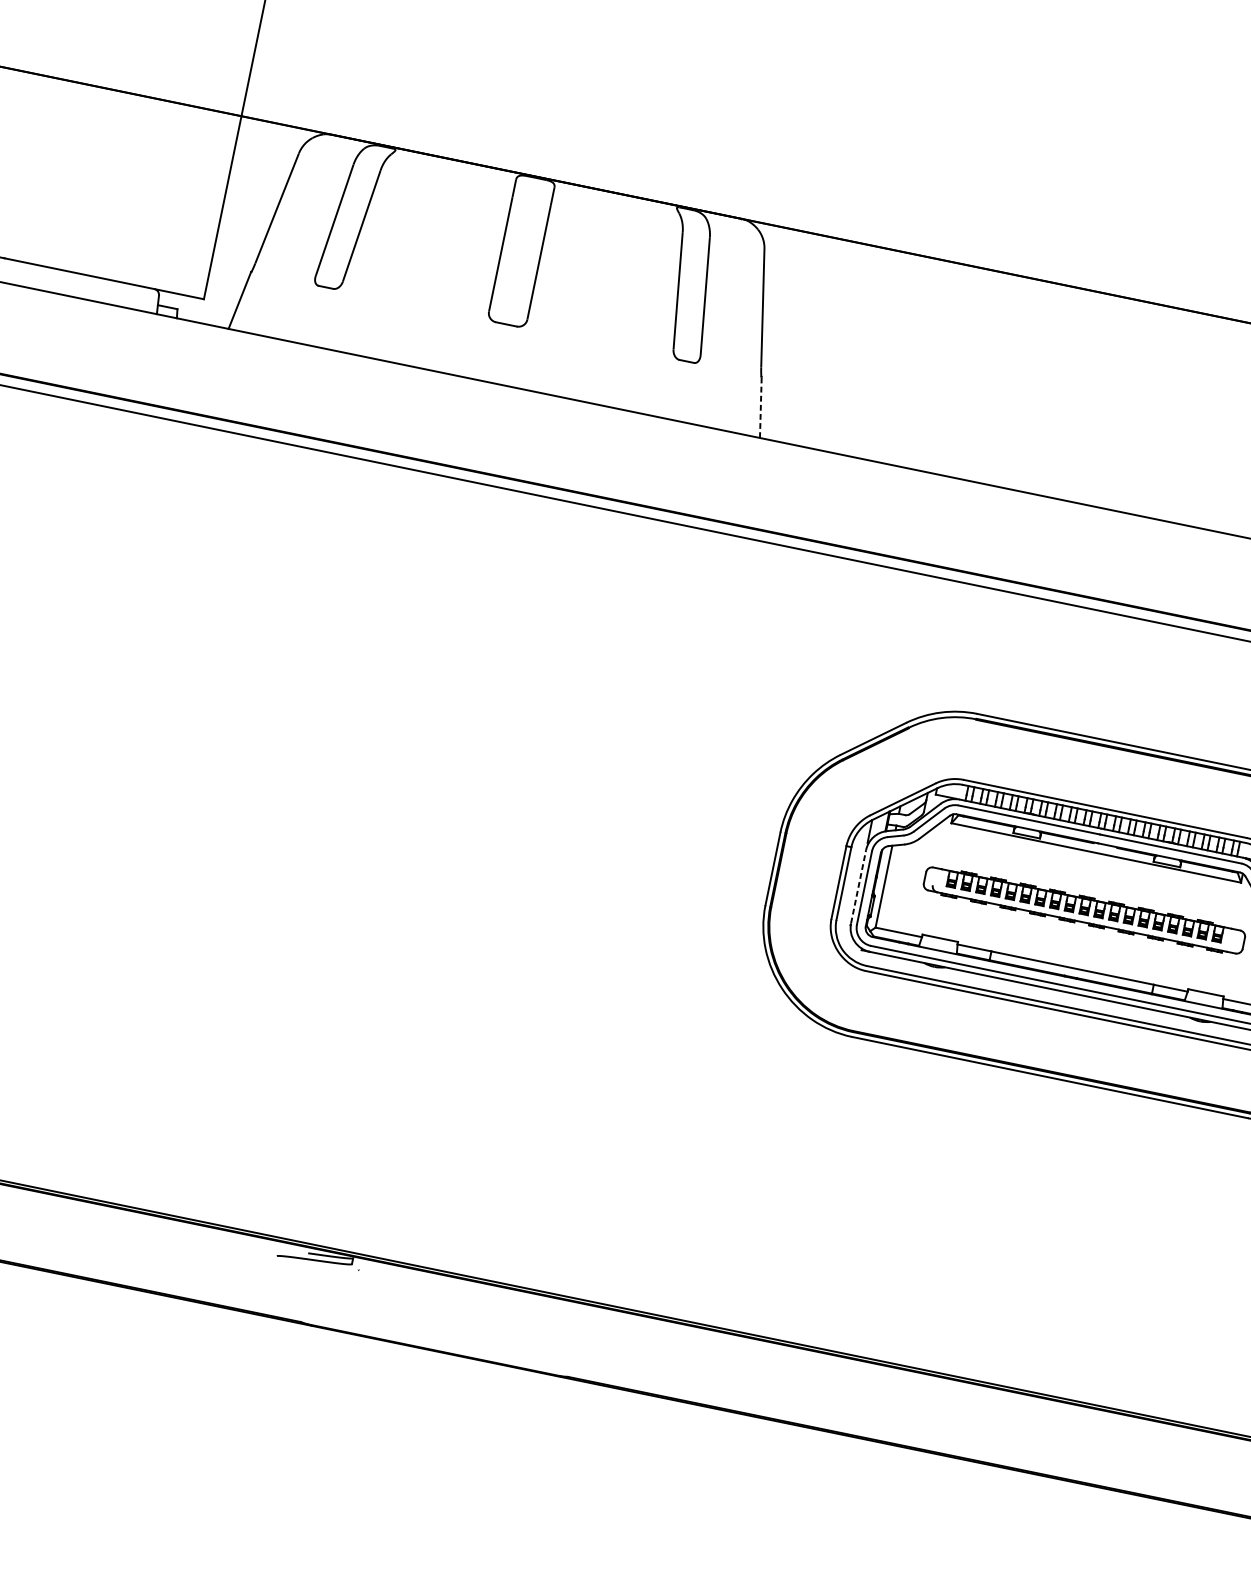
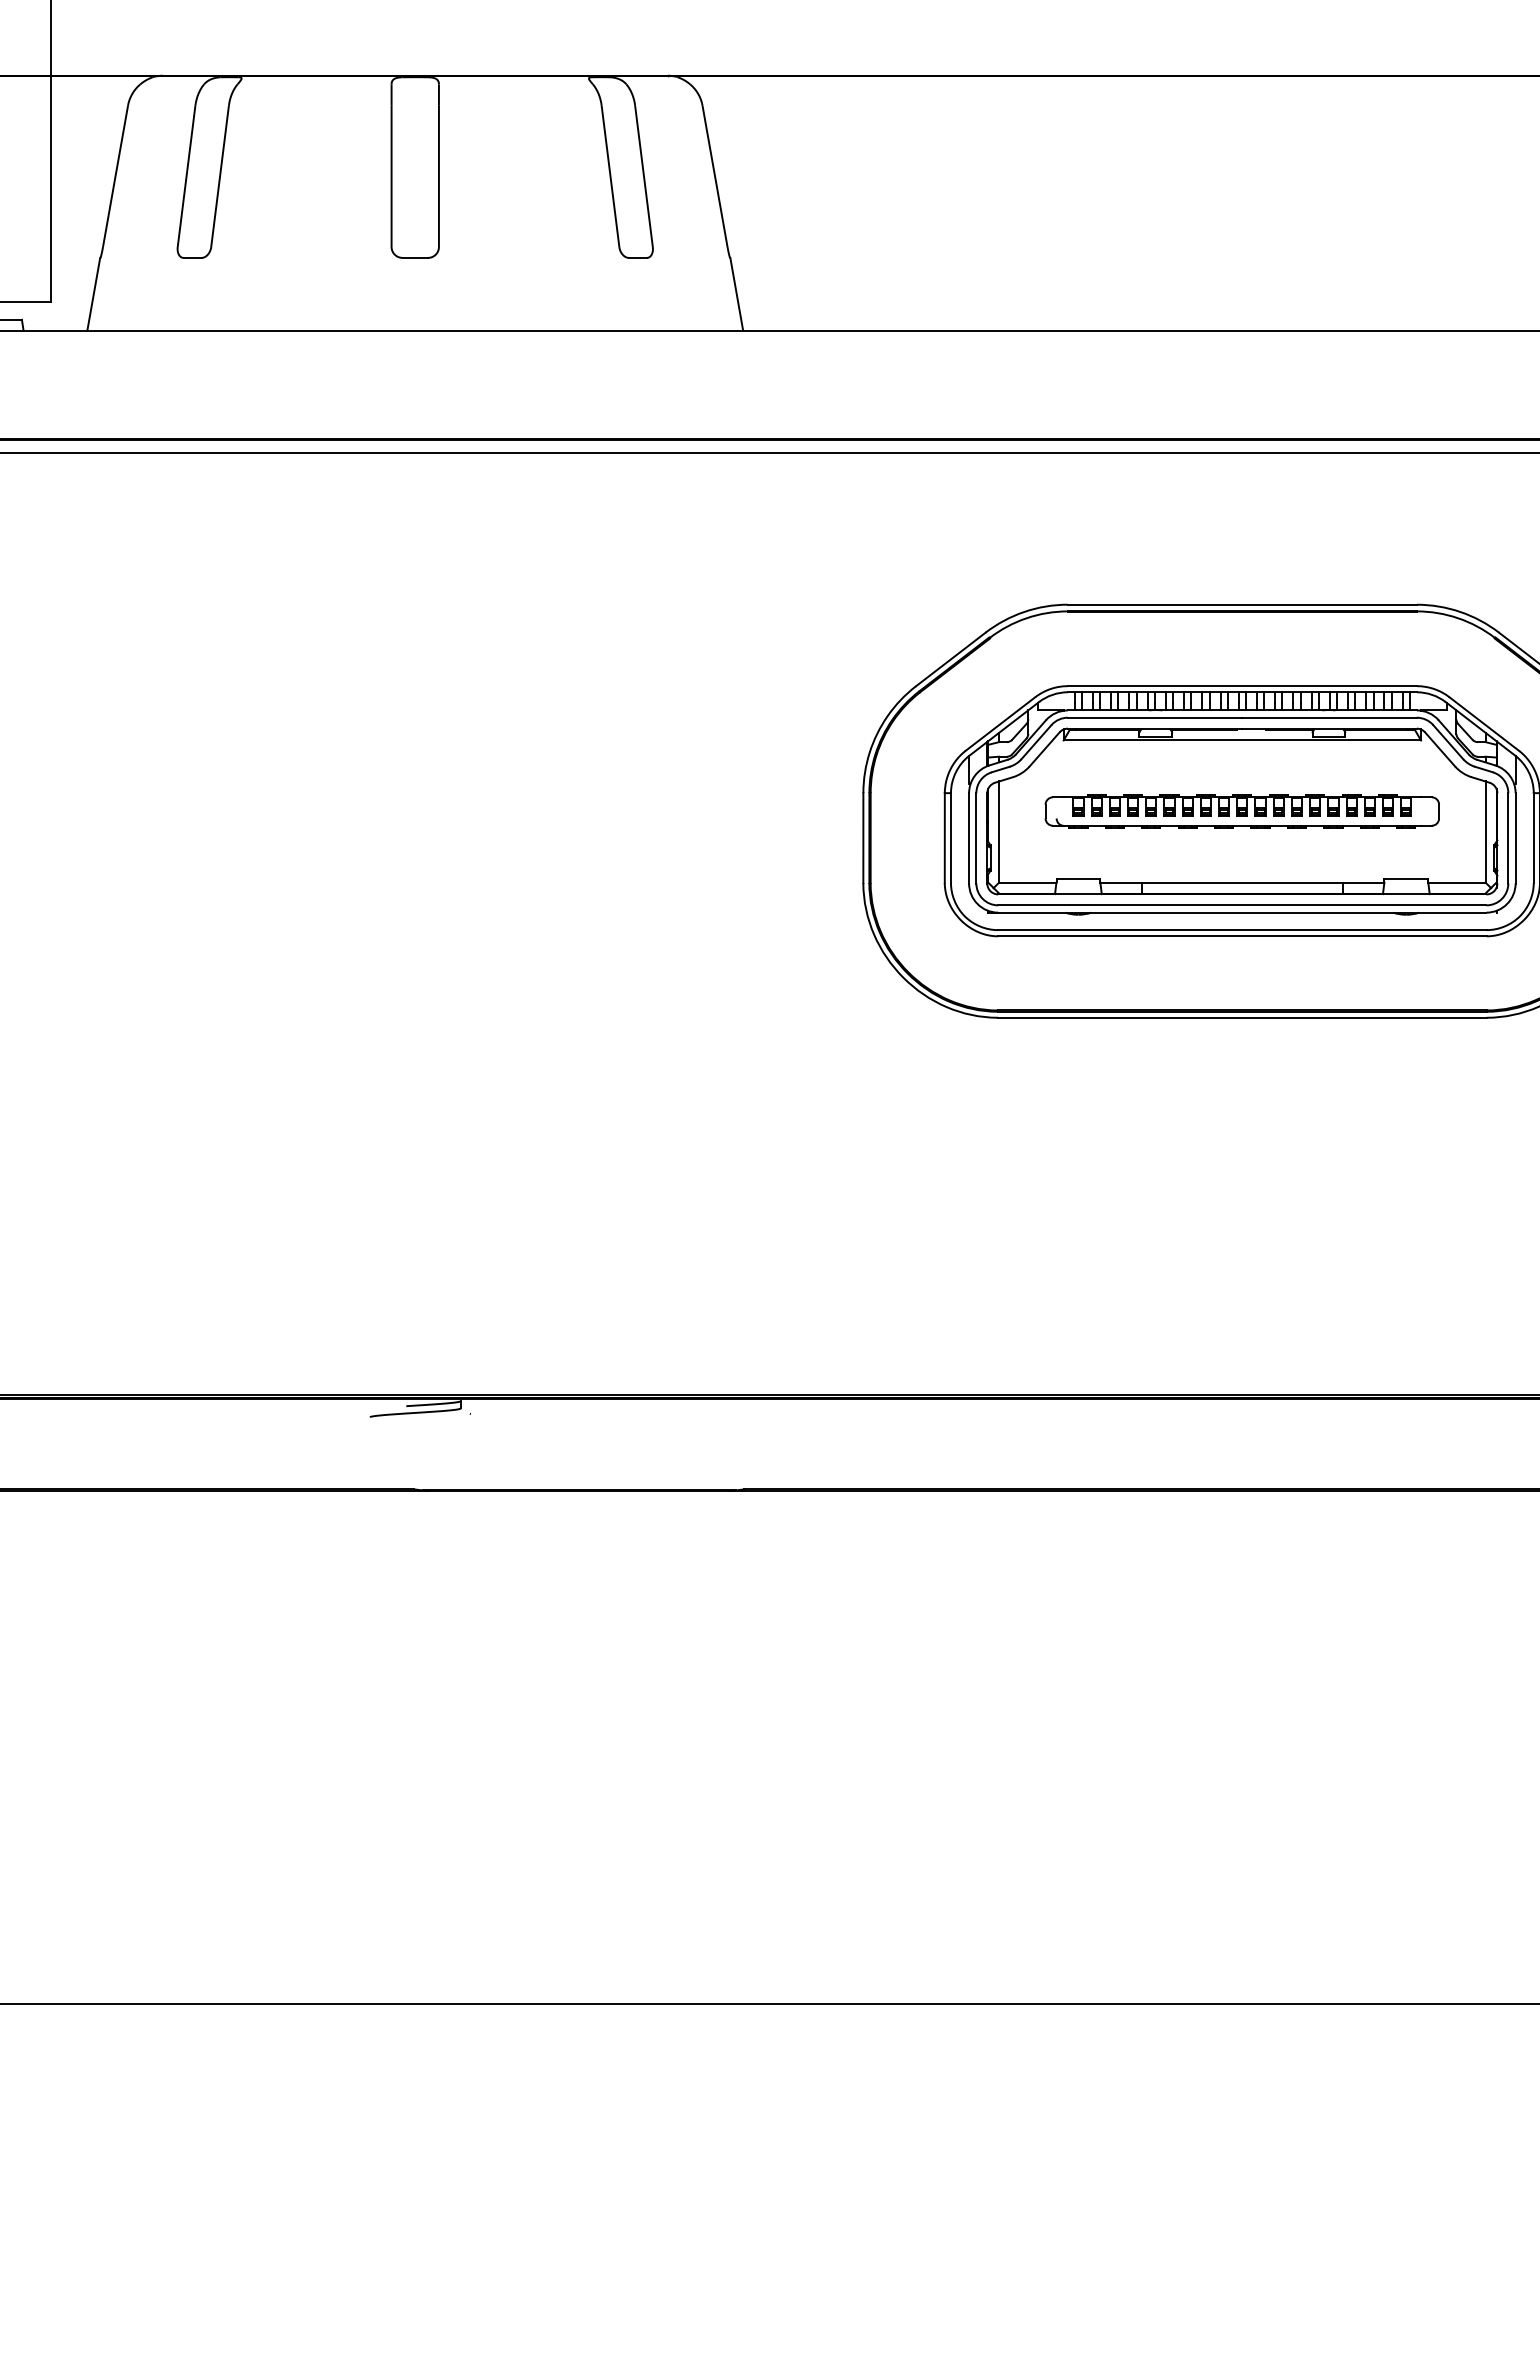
line: (760, 407) -> (736, 294), dashed -> solid
line: (859, 886) -> (969, 837), dashed -> solid

